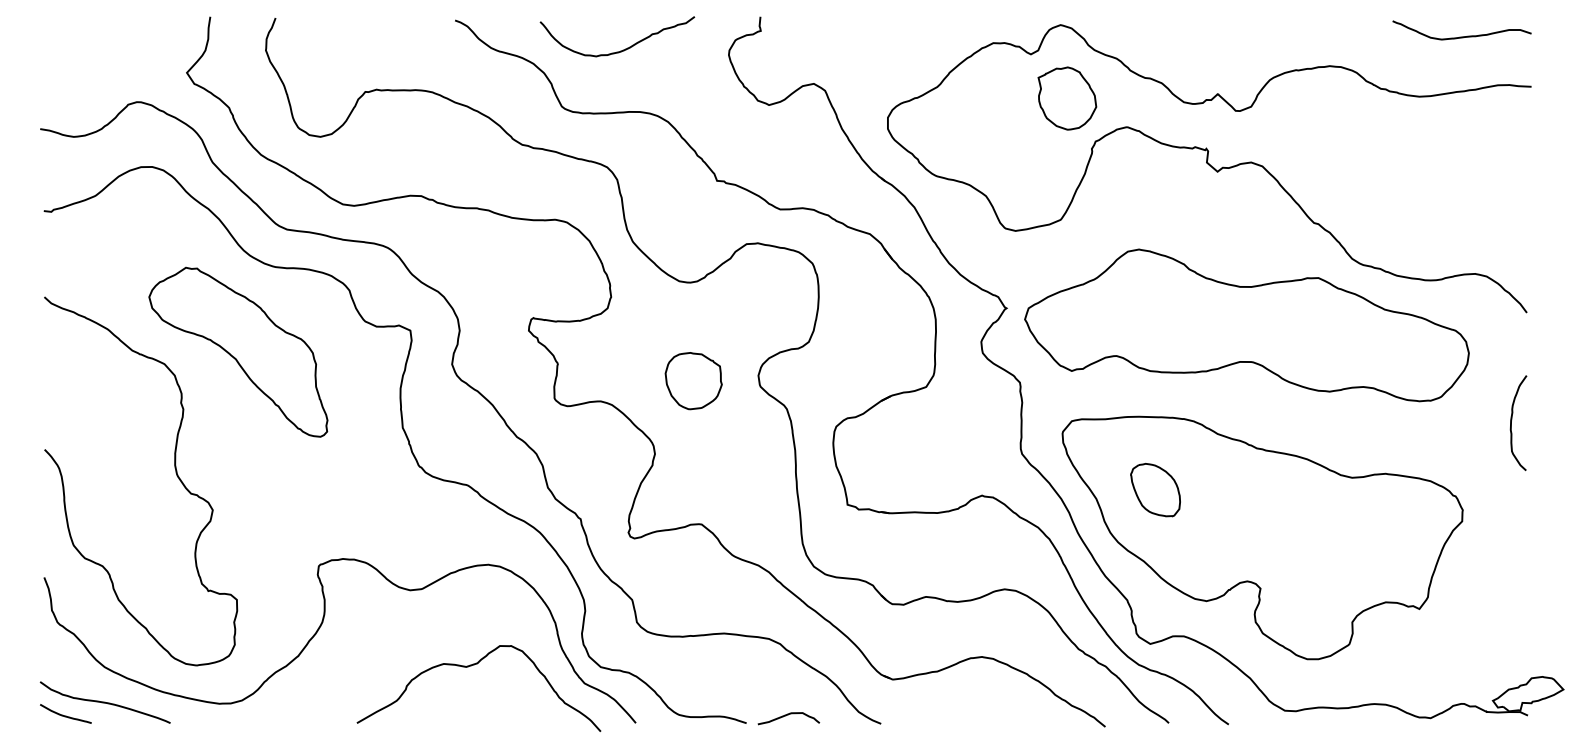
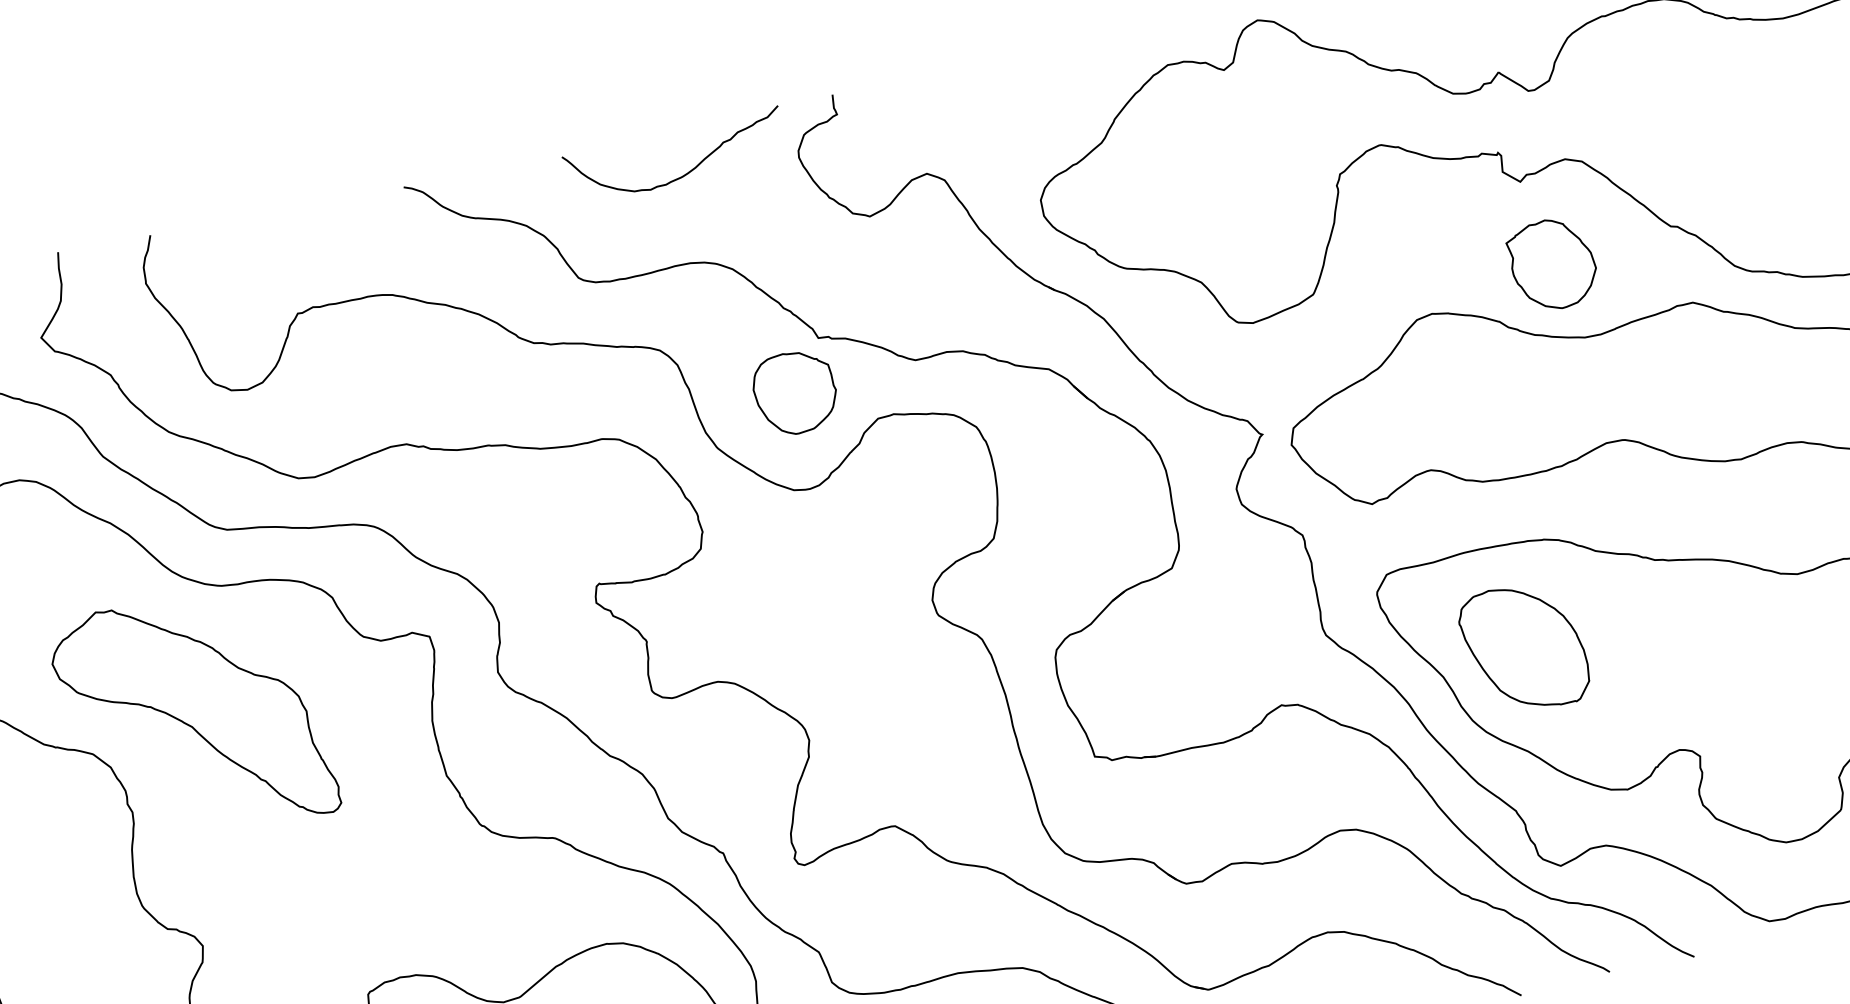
curve: (623, 49) -> (687, 172), moved
part: (1067, 98) -> (1553, 264), moved
part: (693, 381) -> (795, 393), moved
part: (1155, 489) -> (1523, 646), size x1.67

